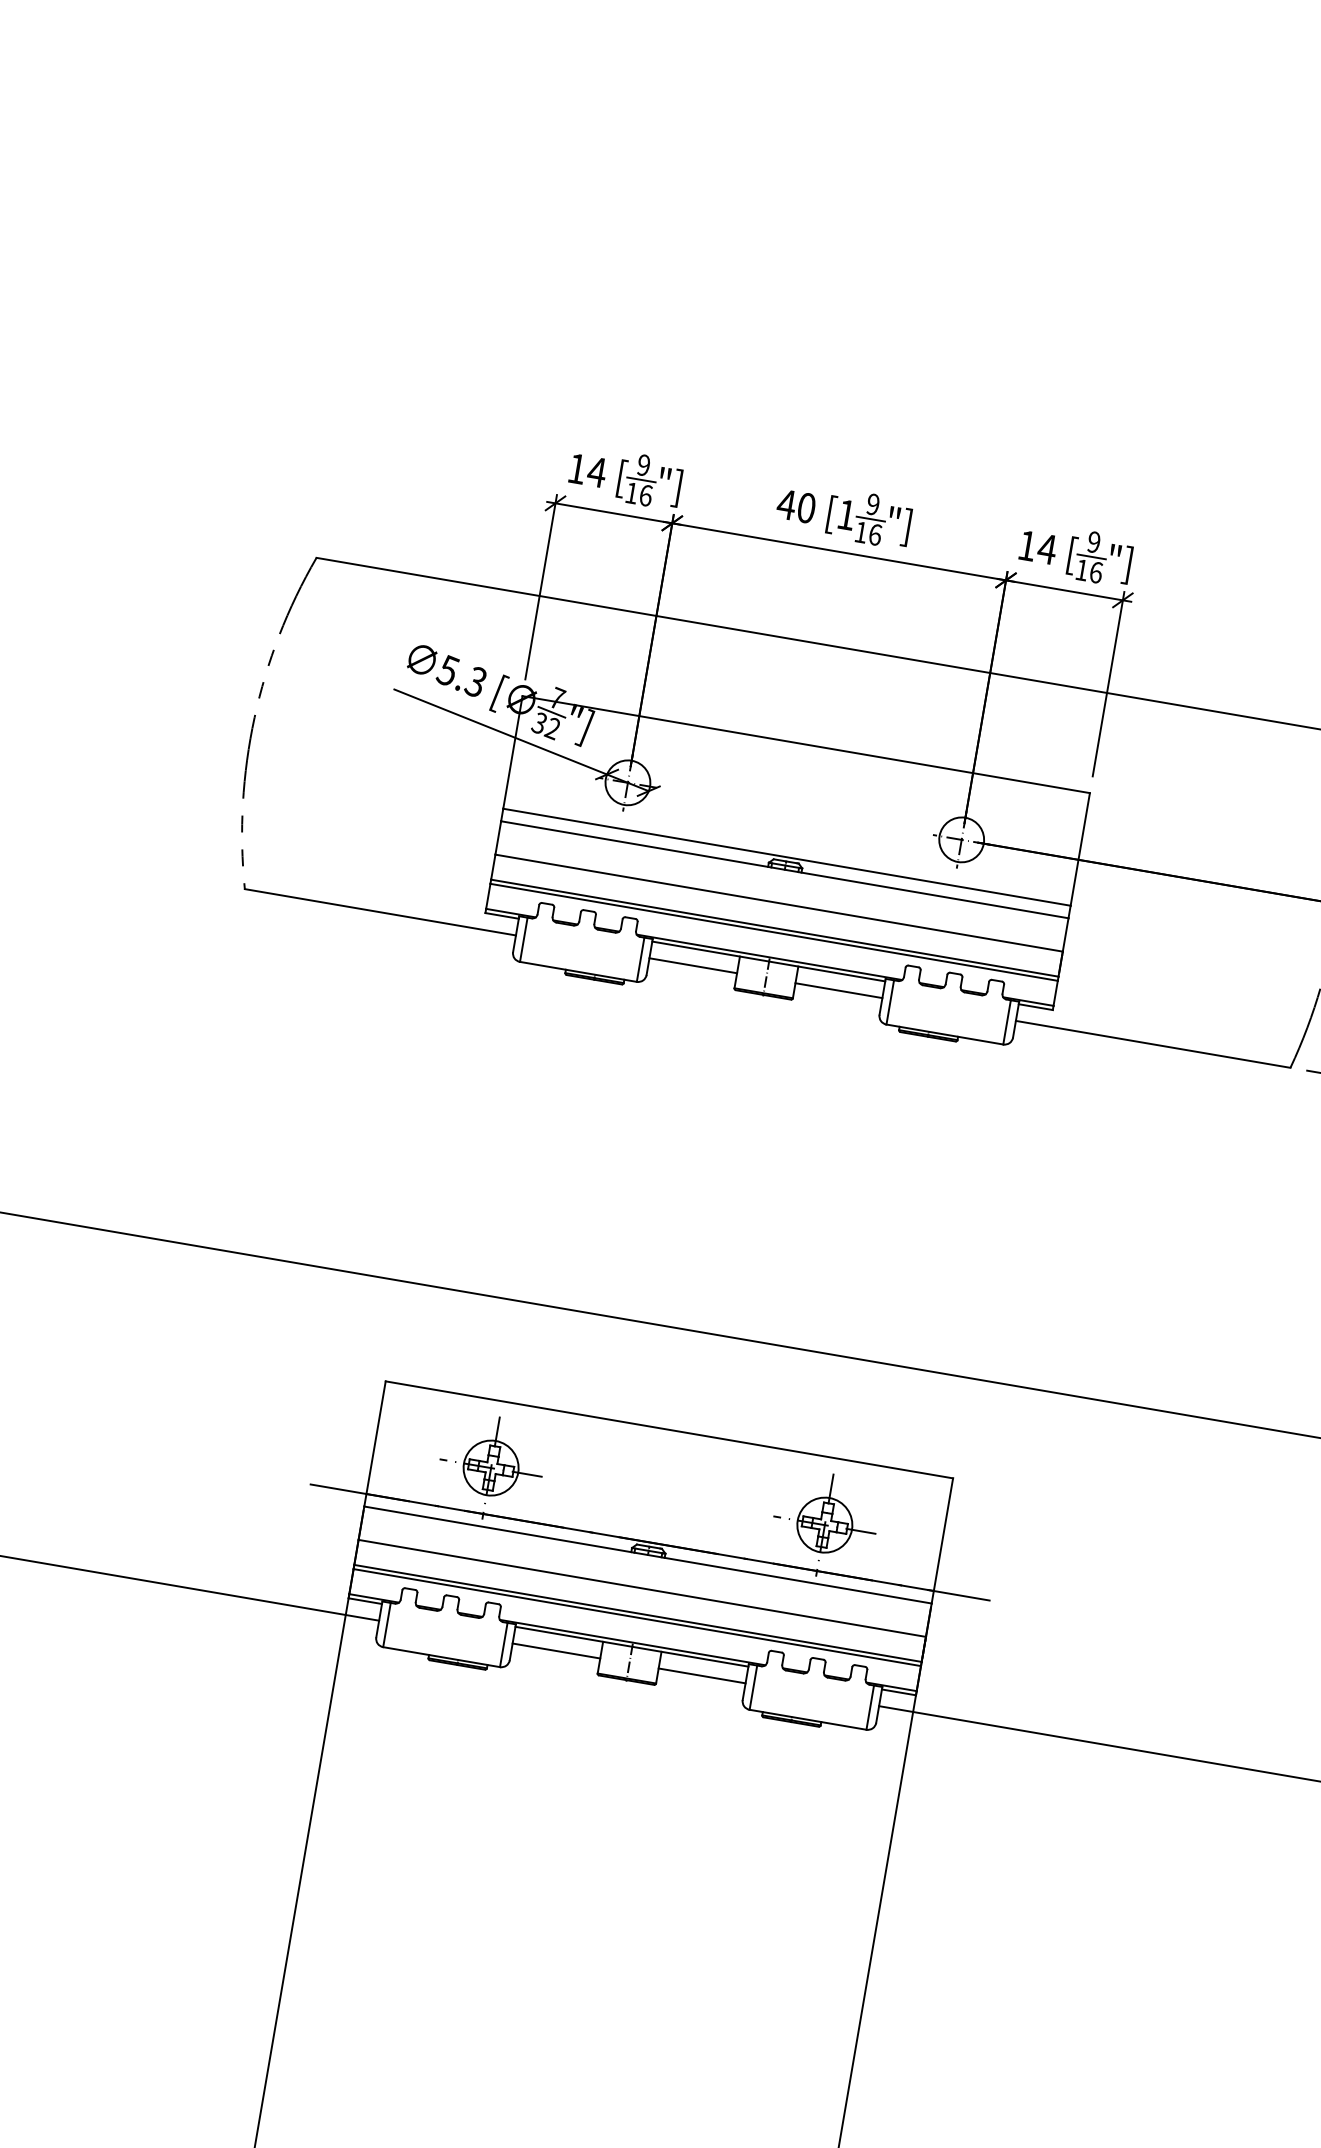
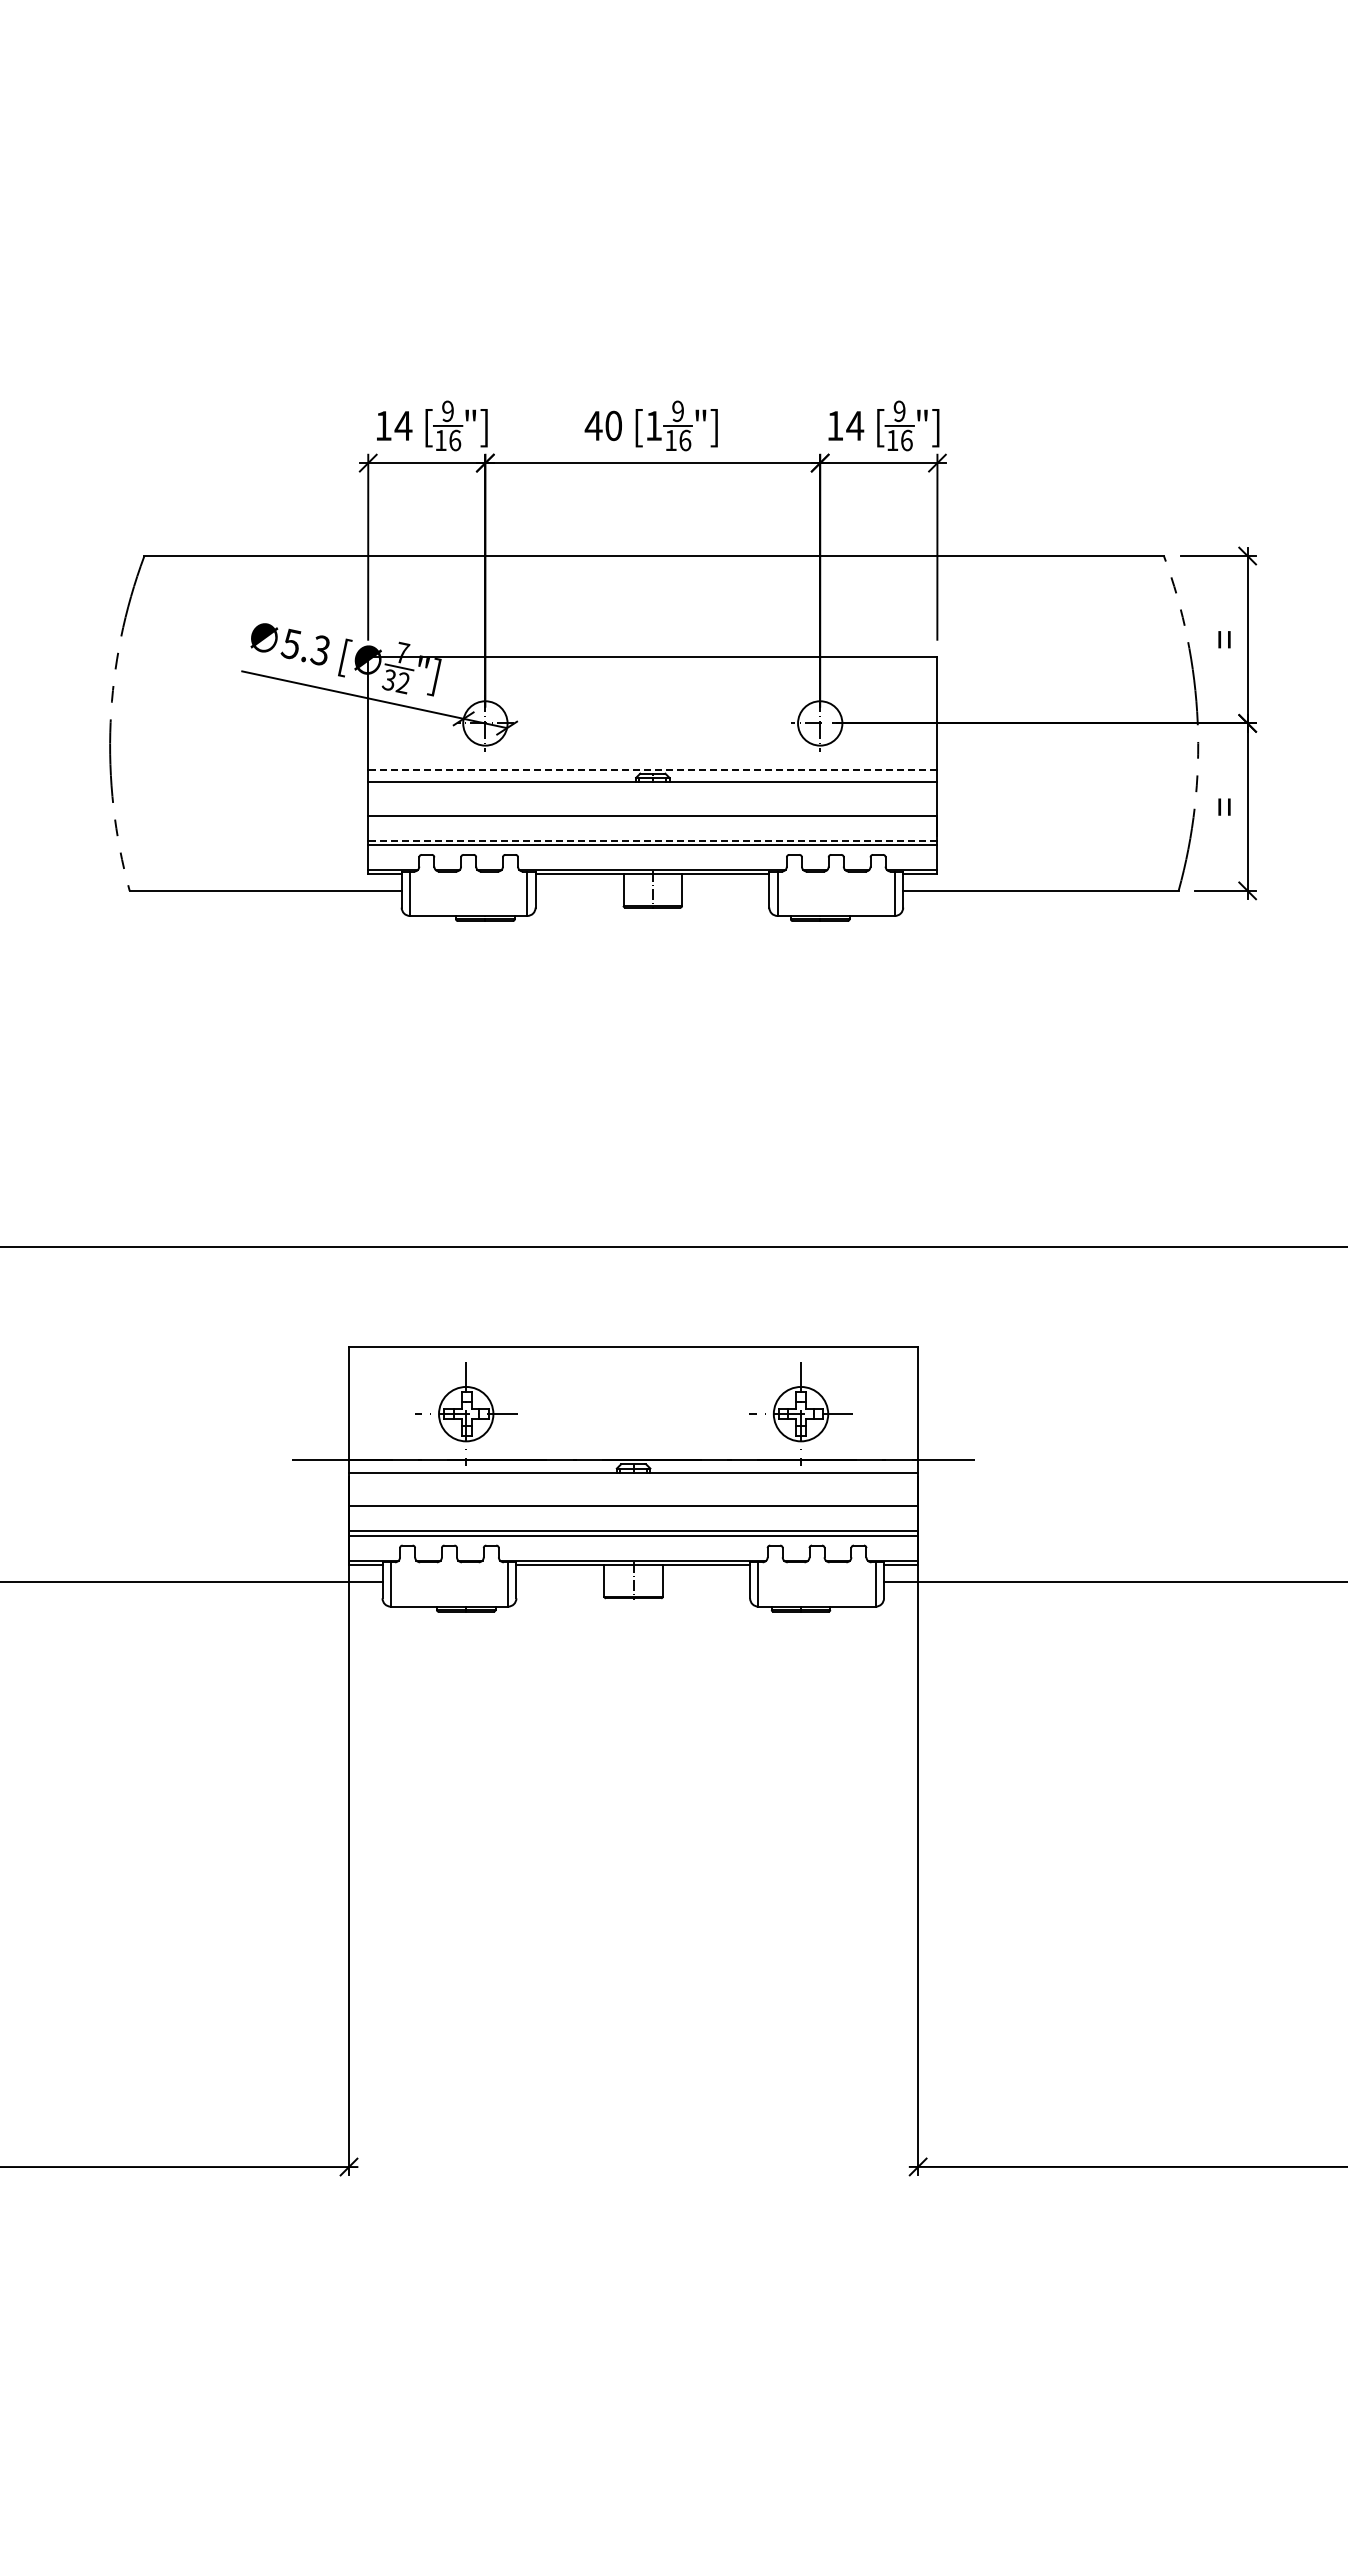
line: (786, 857) -> (652, 769), solid -> dashed
line: (774, 927) -> (652, 840), solid -> dashed
line: (693, 965) -> (579, 890), removed
line: (838, 990) -> (725, 890), removed
line: (556, 1650) -> (560, 1581), removed
line: (702, 1675) -> (706, 1581), removed

